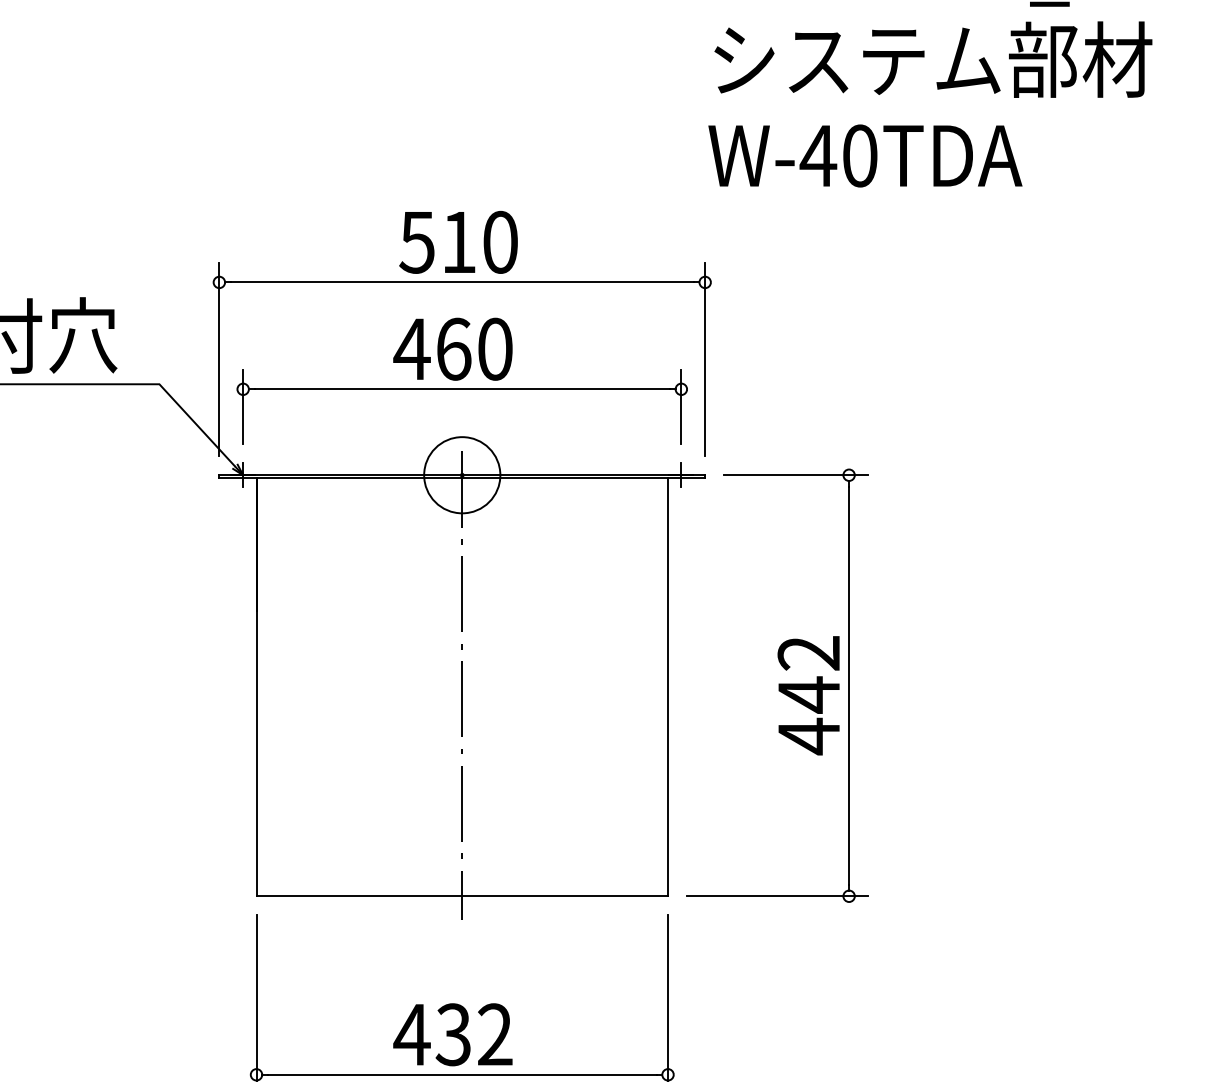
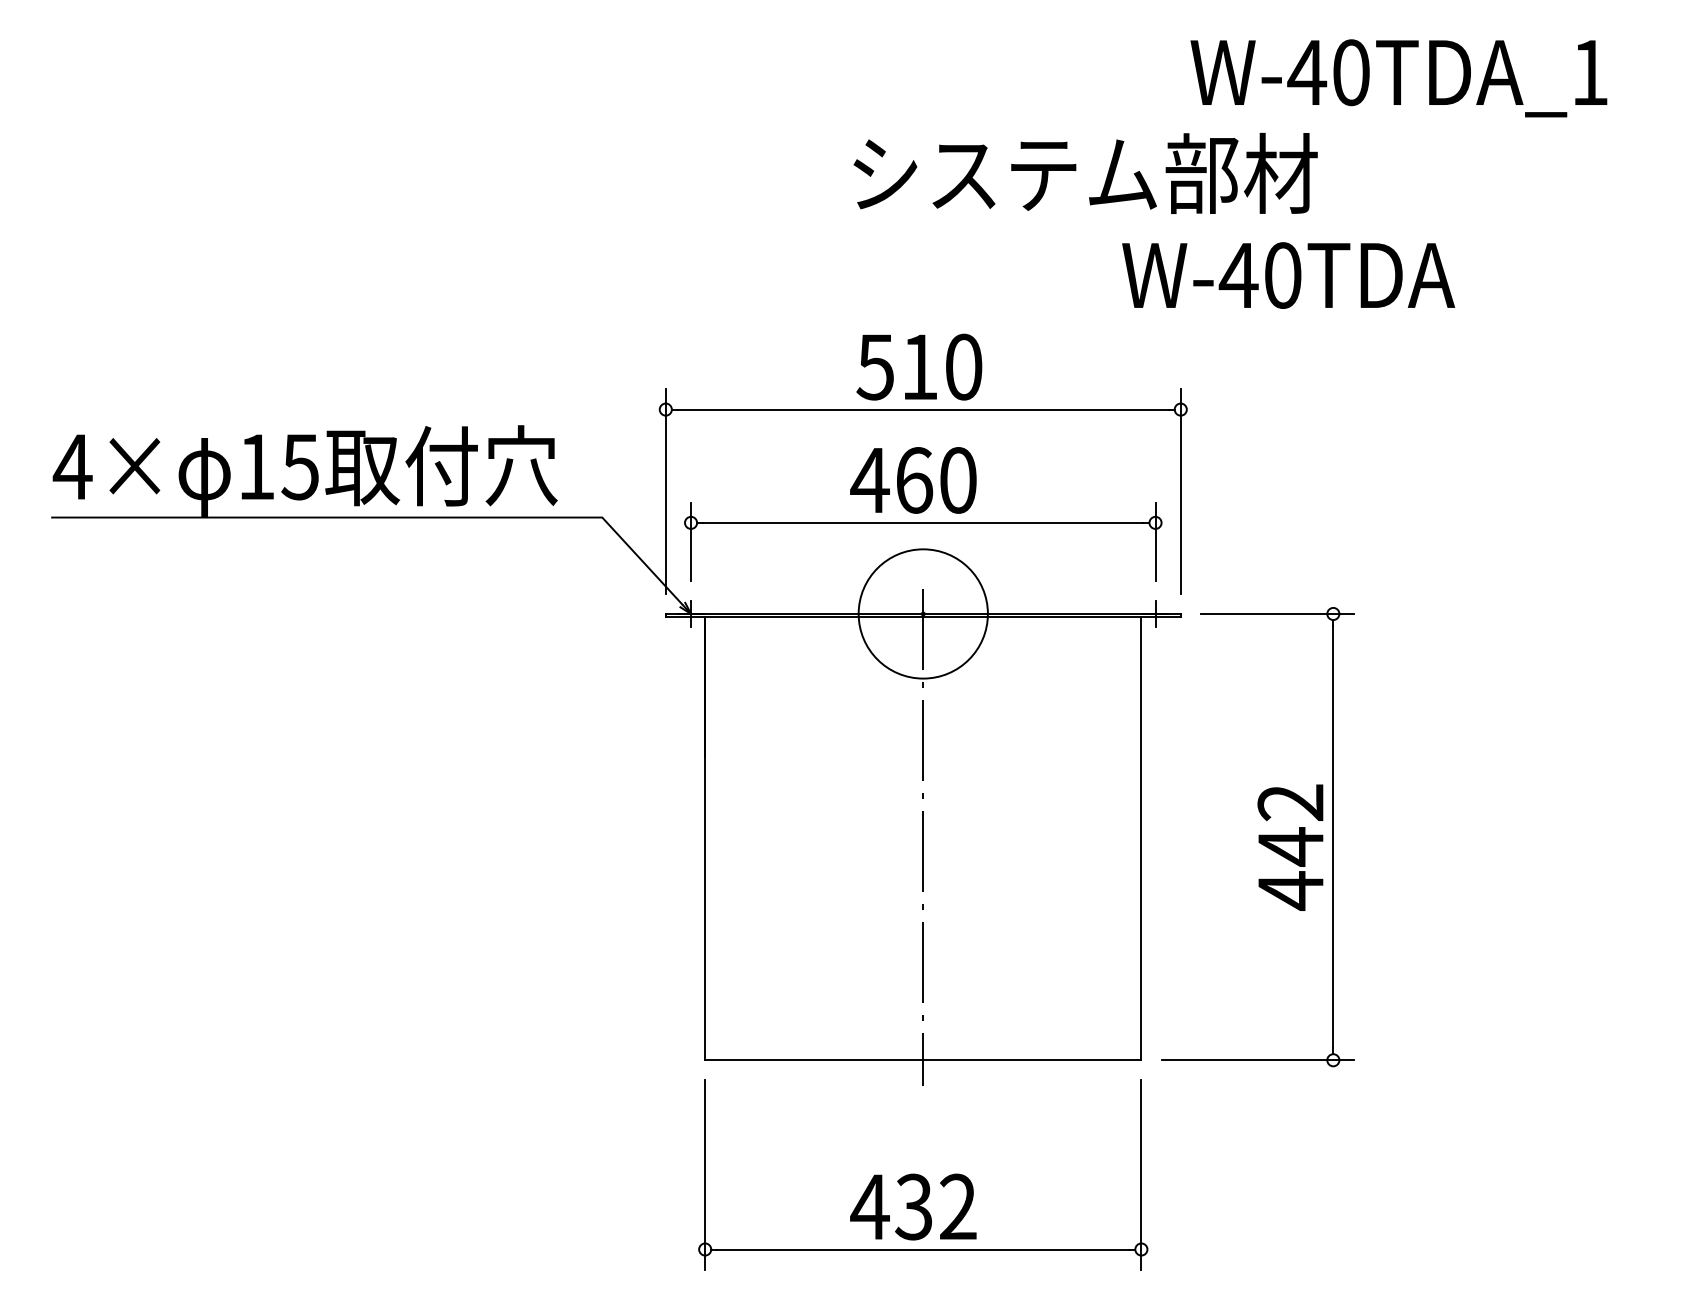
text: (933, 59) -> (1085, 173), moved
text: (865, 155) -> (1288, 275), moved
circle: (461, 474) -> (922, 613), size x1.6

